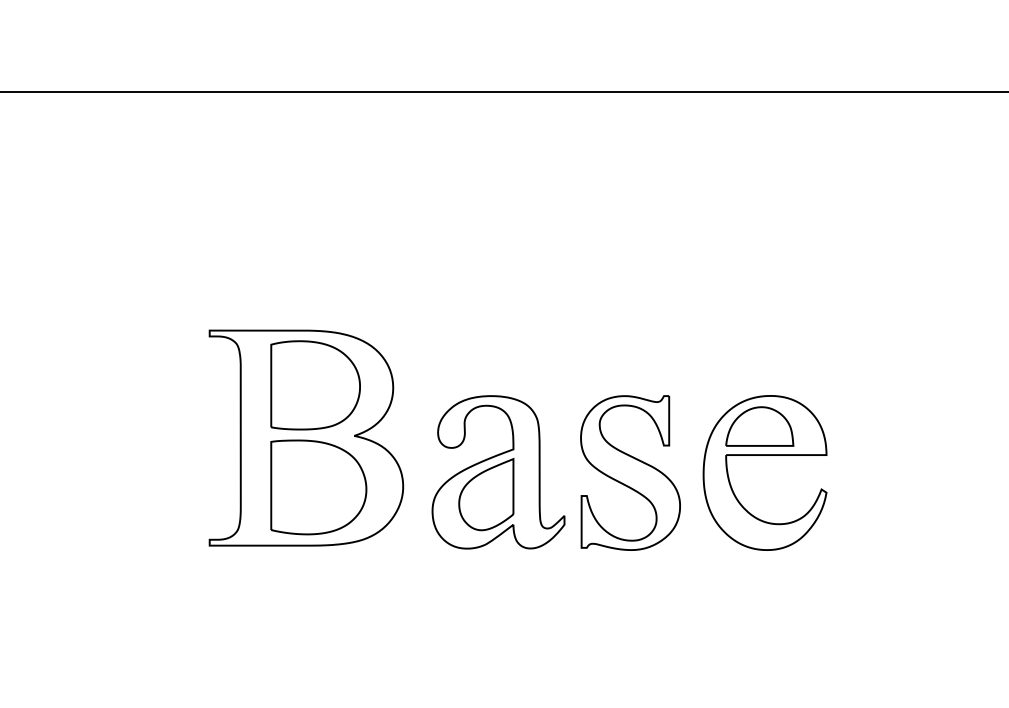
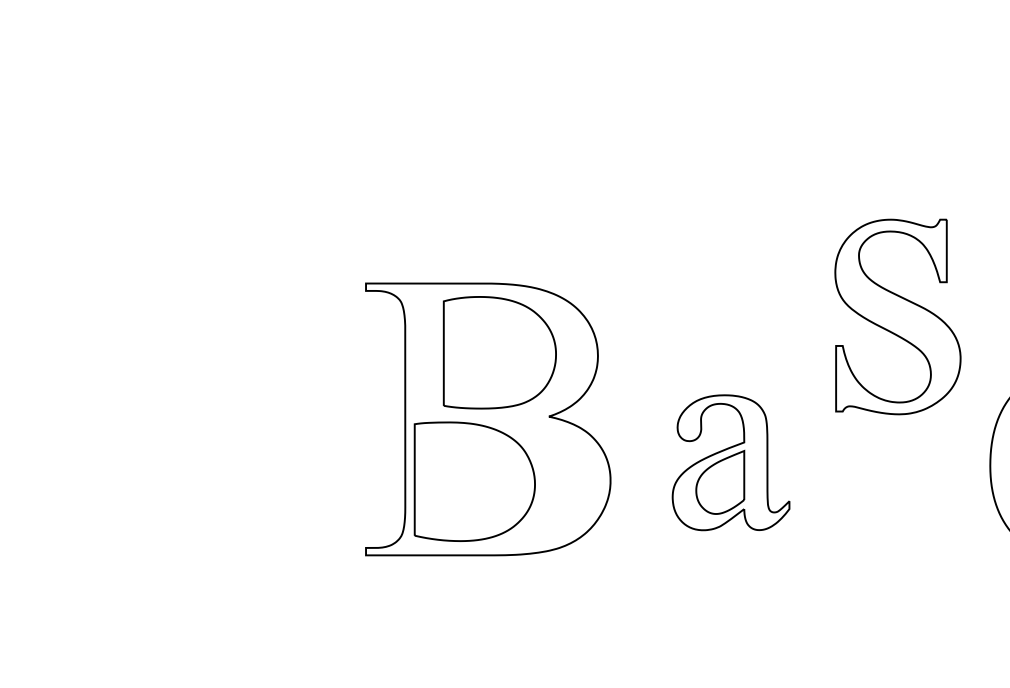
part: (498, 472) -> (731, 462), size x0.7
part: (630, 472) -> (897, 316), moved
part: (318, 487) -> (474, 481), moved

